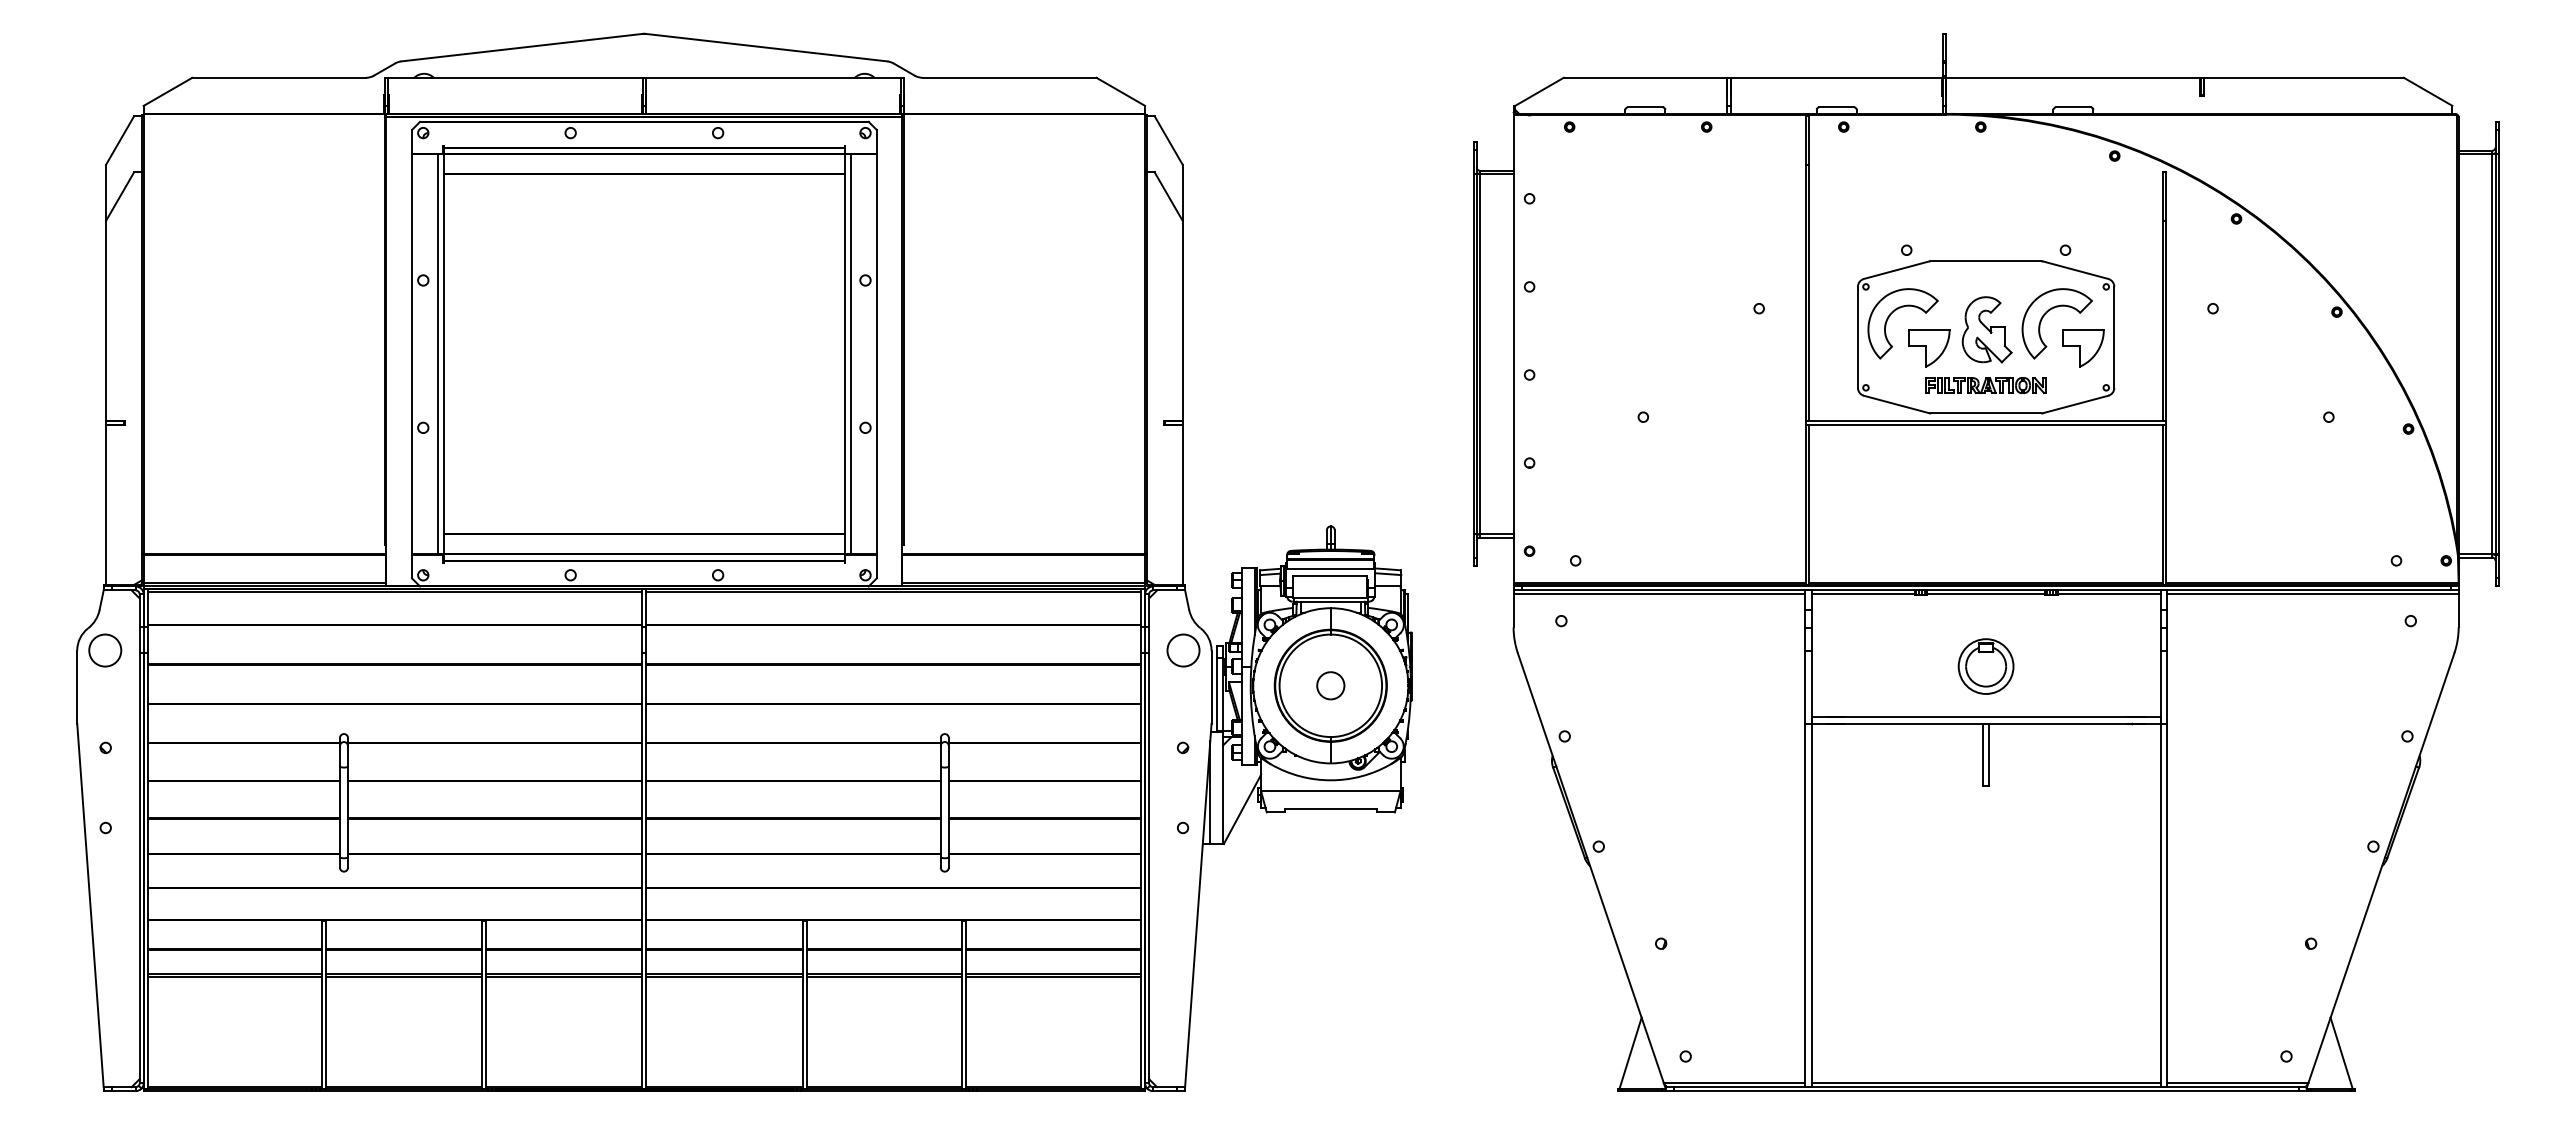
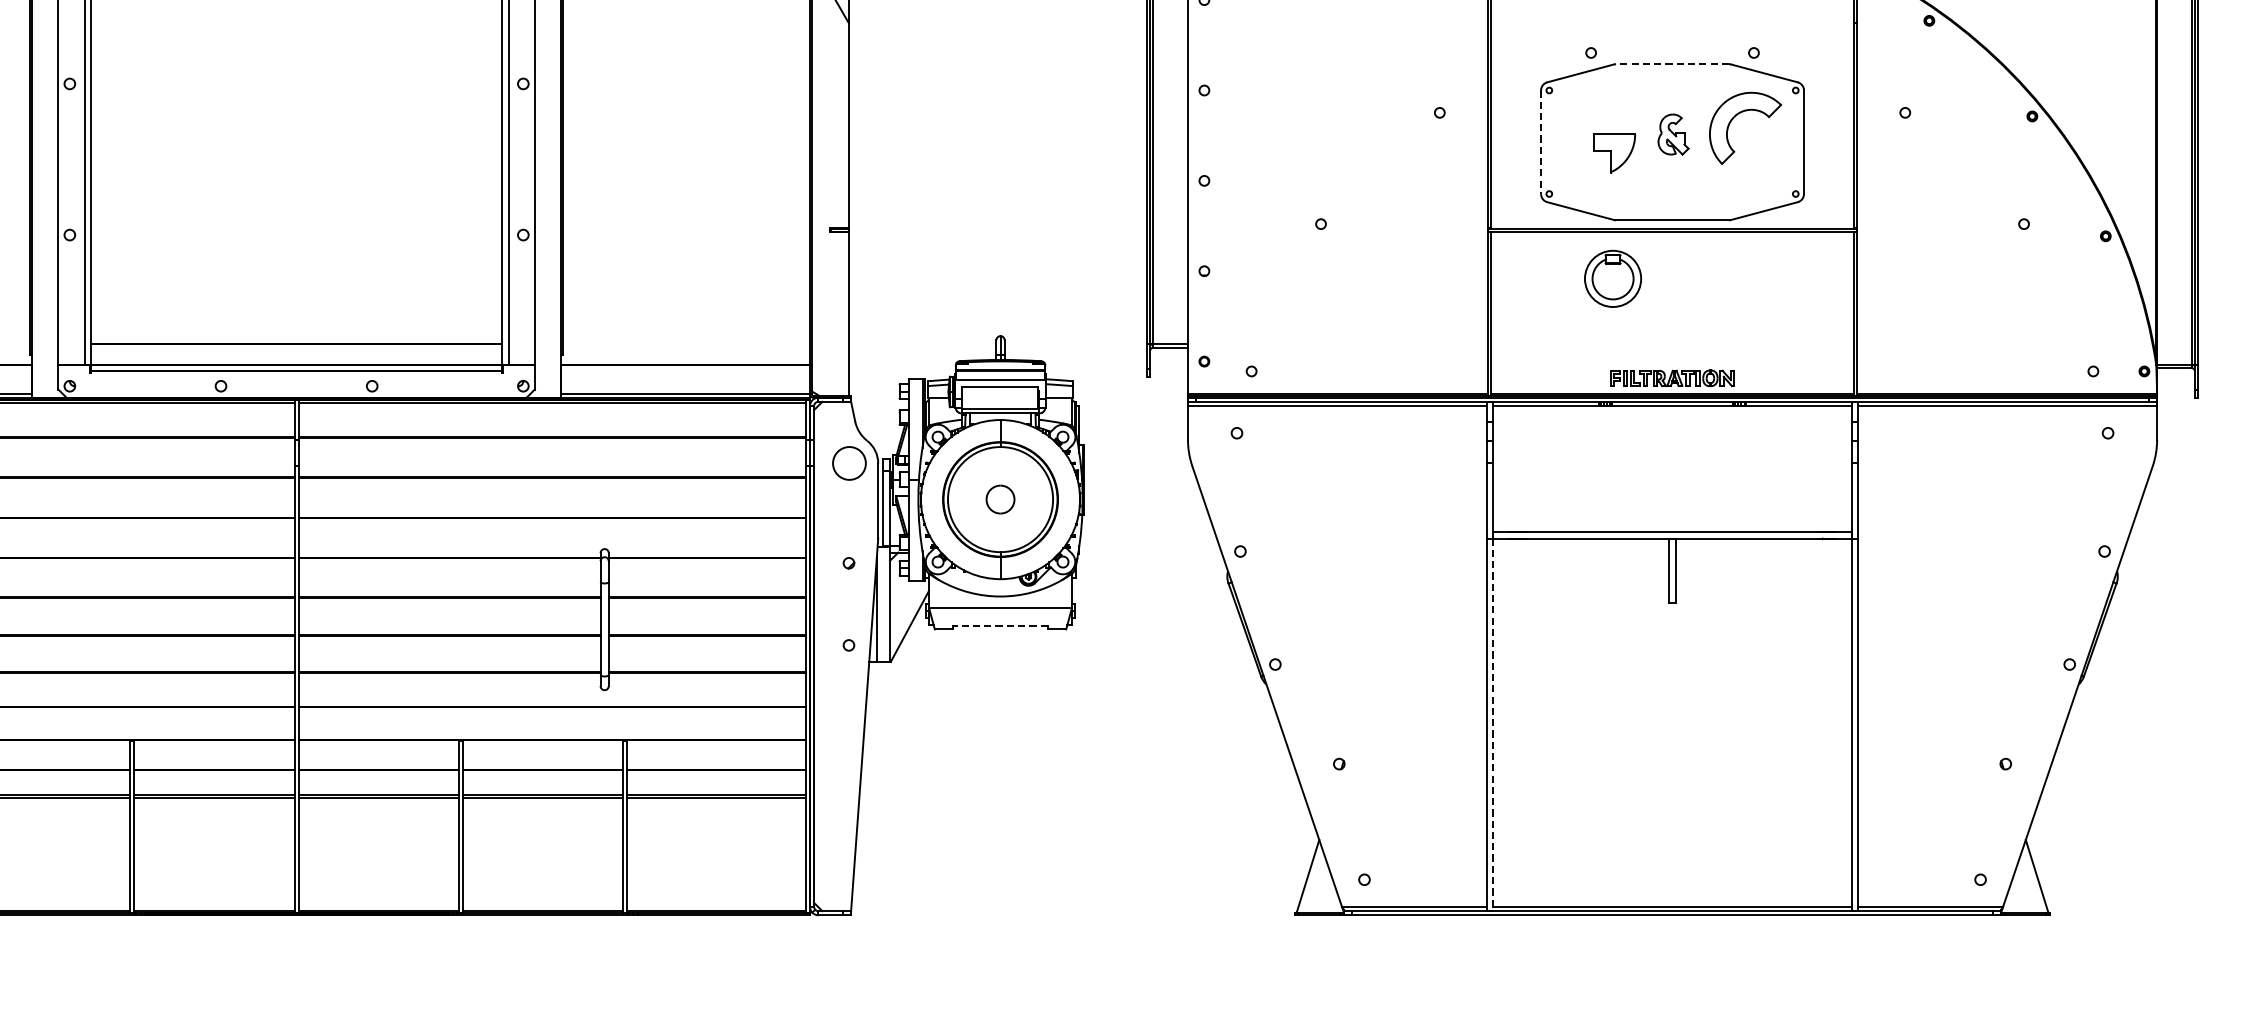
line: (1985, 261) -> (1671, 64), solid -> dashed
part: (1890, 316) -> (1574, 120), removed
part: (1986, 329) -> (1672, 134), size x0.6
line: (1857, 337) -> (1540, 142), solid -> dashed
part: (2083, 348) -> (1772, 153), removed
part: (1985, 385) -> (1671, 378), moved
part: (1985, 666) -> (1612, 278), moved
line: (1330, 809) -> (1000, 626), solid -> dashed
line: (1811, 905) -> (1493, 724), solid -> dashed

